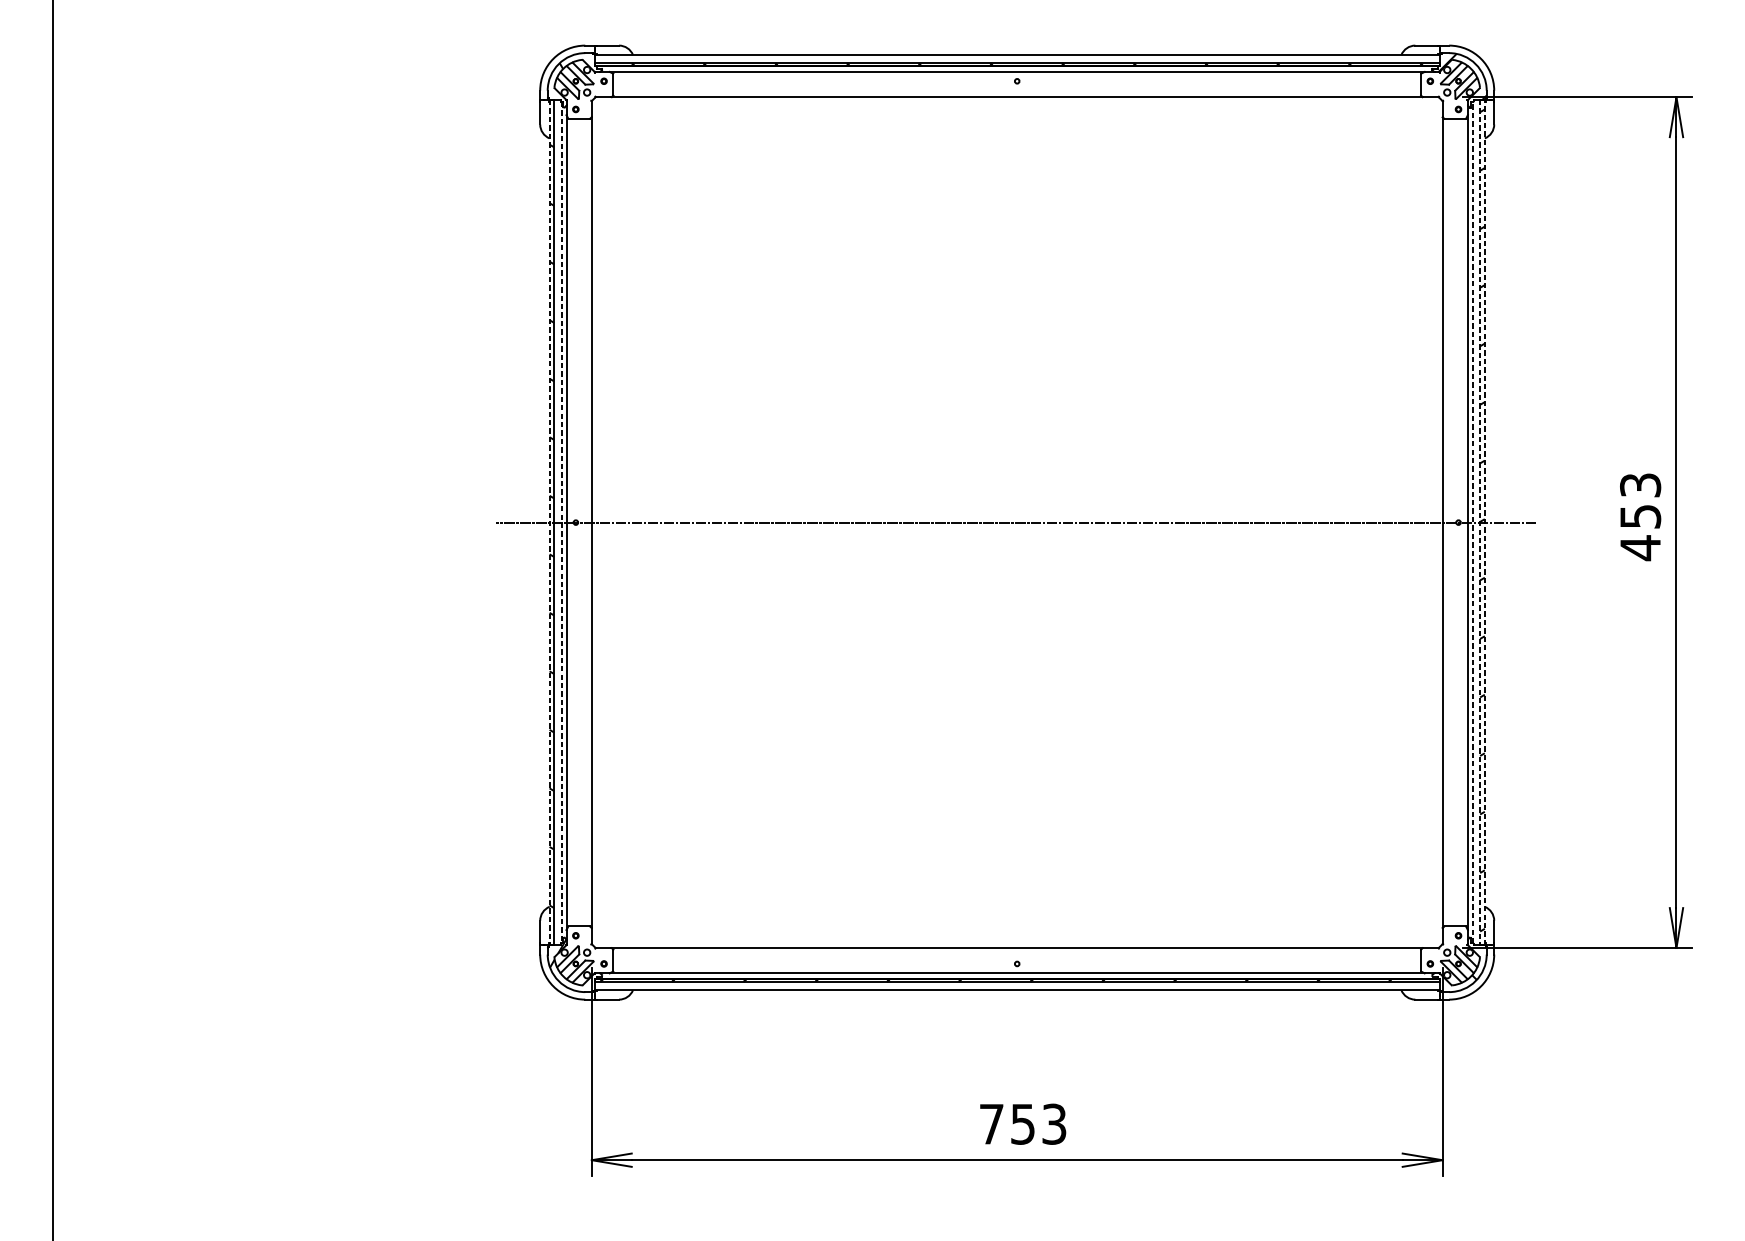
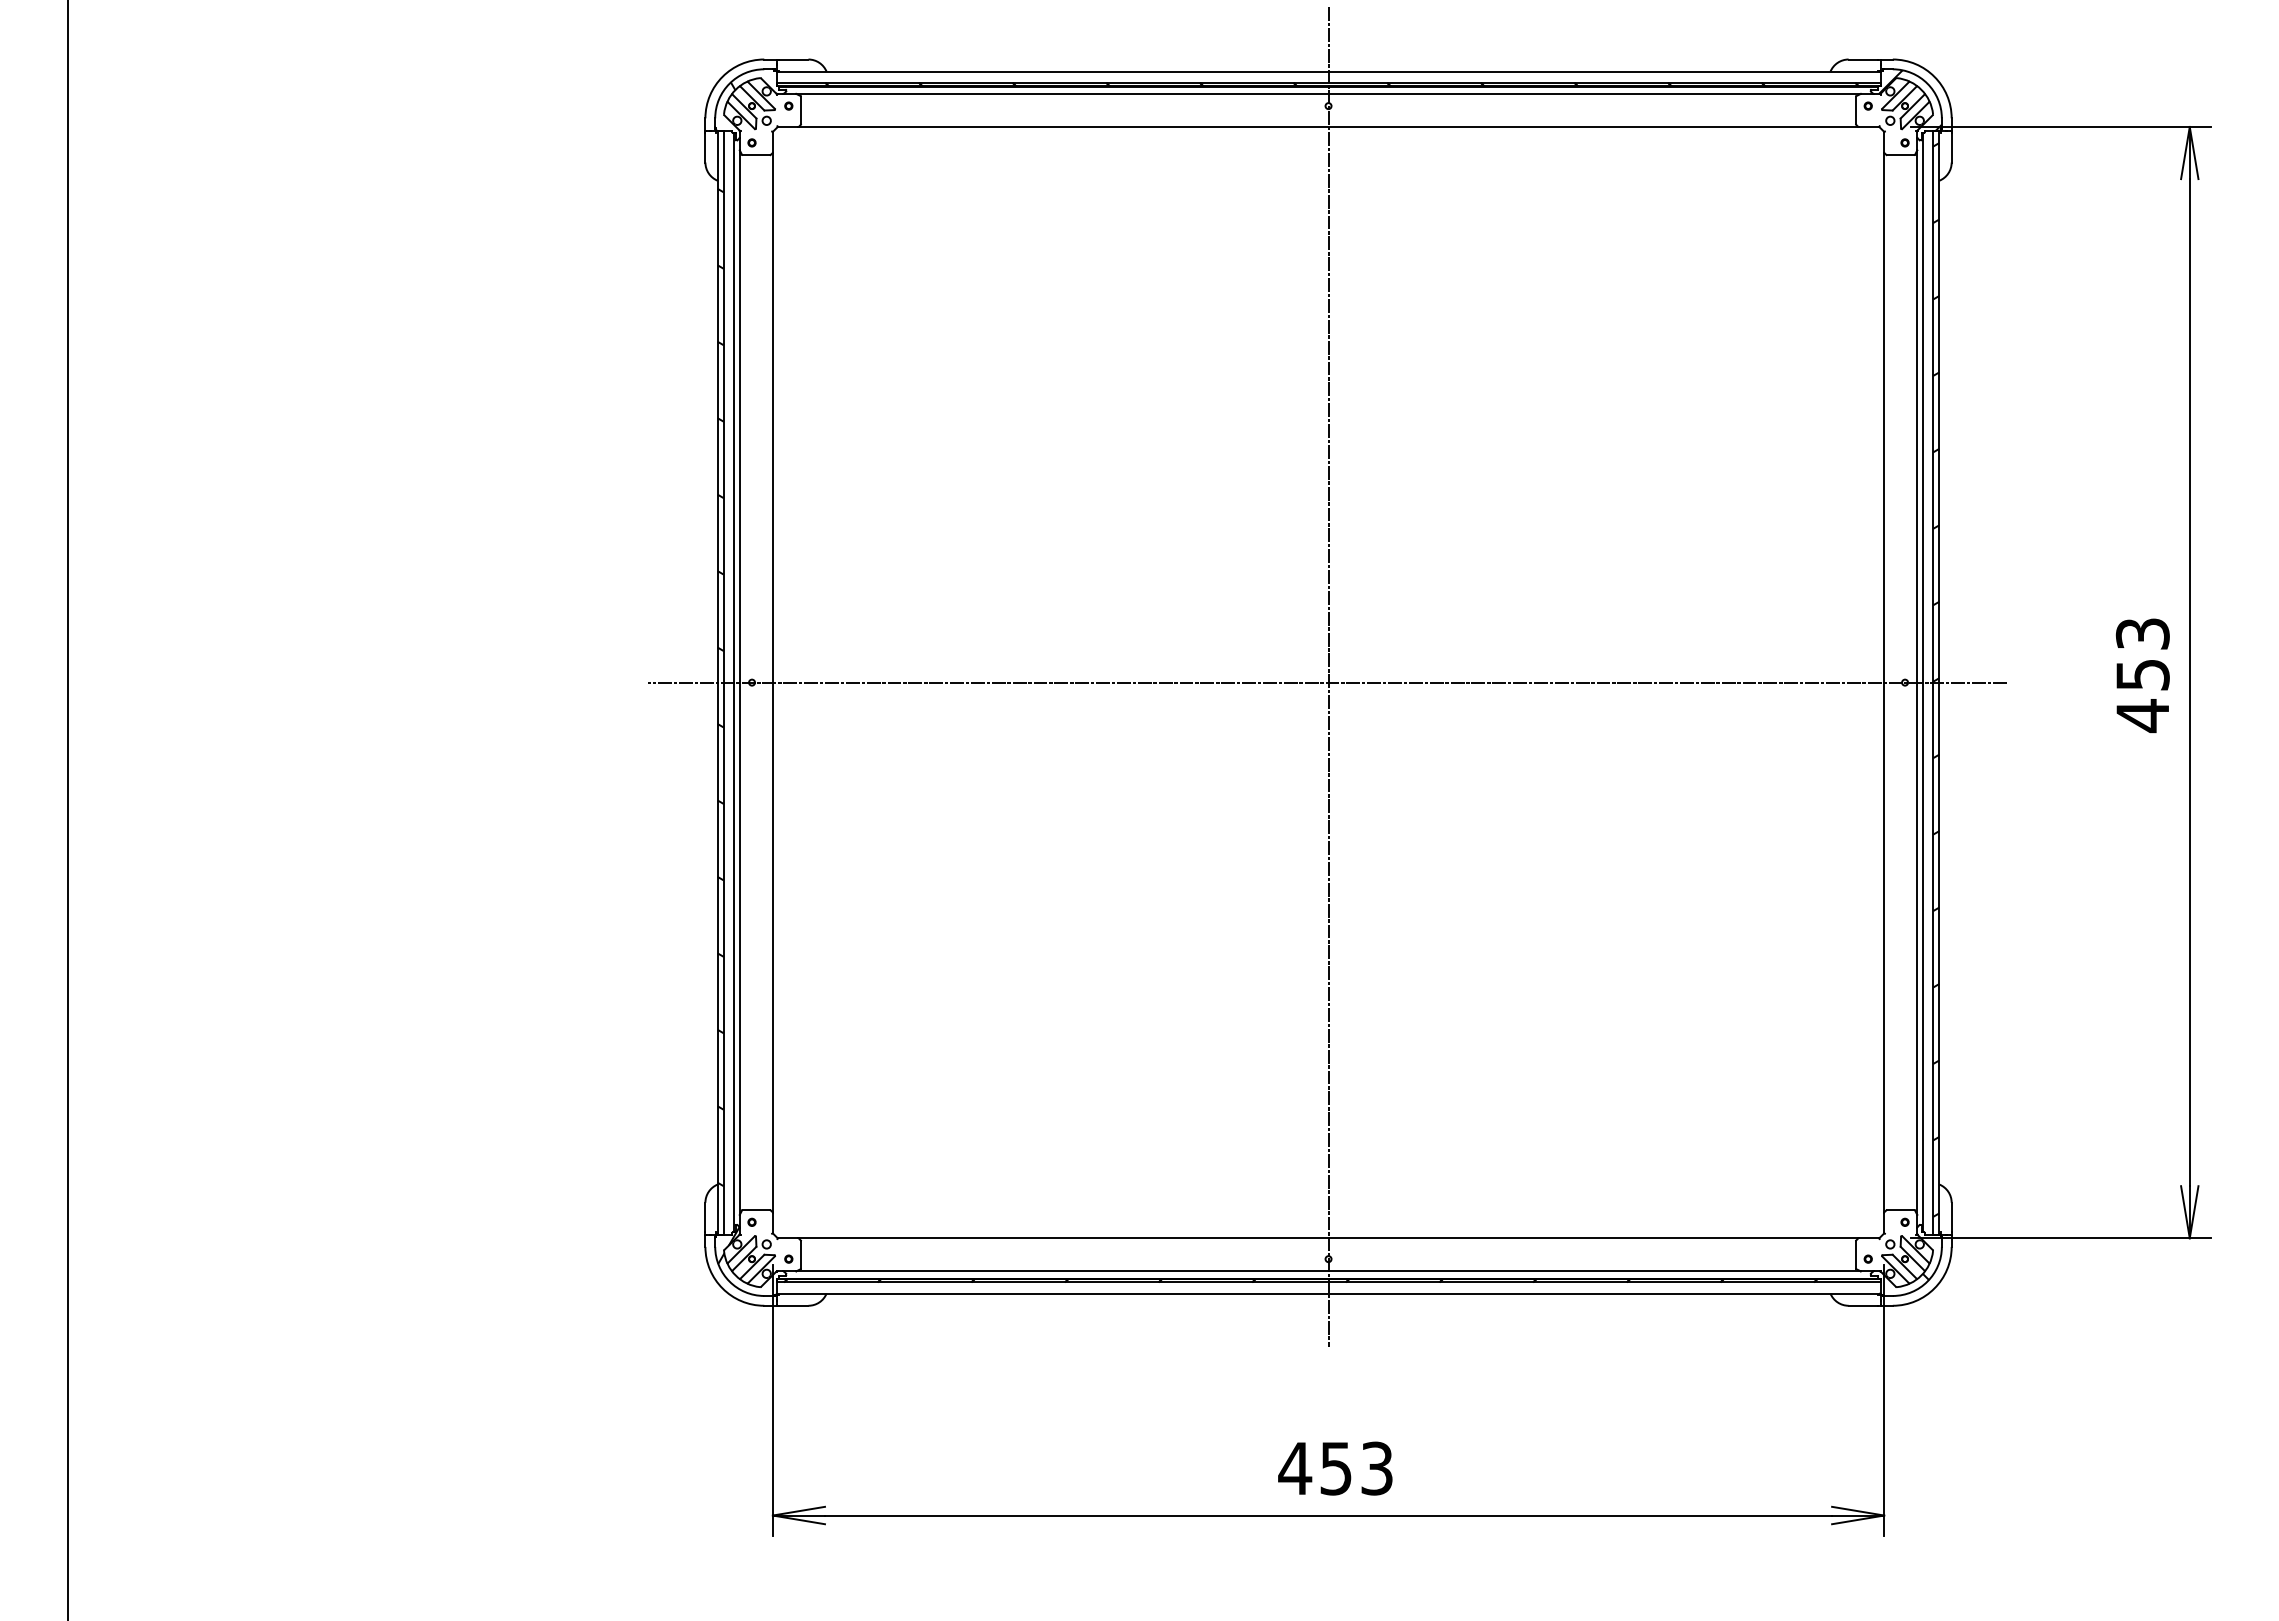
line: (1017, 518) -> (1328, 677), added
line: (549, 522) -> (717, 682), dashed -> solid
line: (561, 522) -> (733, 682), dashed -> solid
line: (1472, 522) -> (1923, 682), dashed -> solid
line: (1480, 522) -> (1933, 682), dashed -> solid
line: (1484, 522) -> (1939, 682), dashed -> solid
text: (991, 1124) -> (1295, 1468), 753 -> 453

